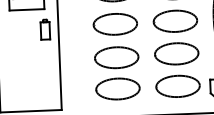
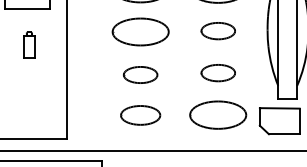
part: (175, 20) -> (218, 30), size x0.6
part: (45, 29) -> (29, 44), moved
part: (176, 53) -> (218, 72), size x0.6
part: (116, 57) -> (140, 74), size x0.6
part: (117, 89) -> (140, 115), size x0.7

